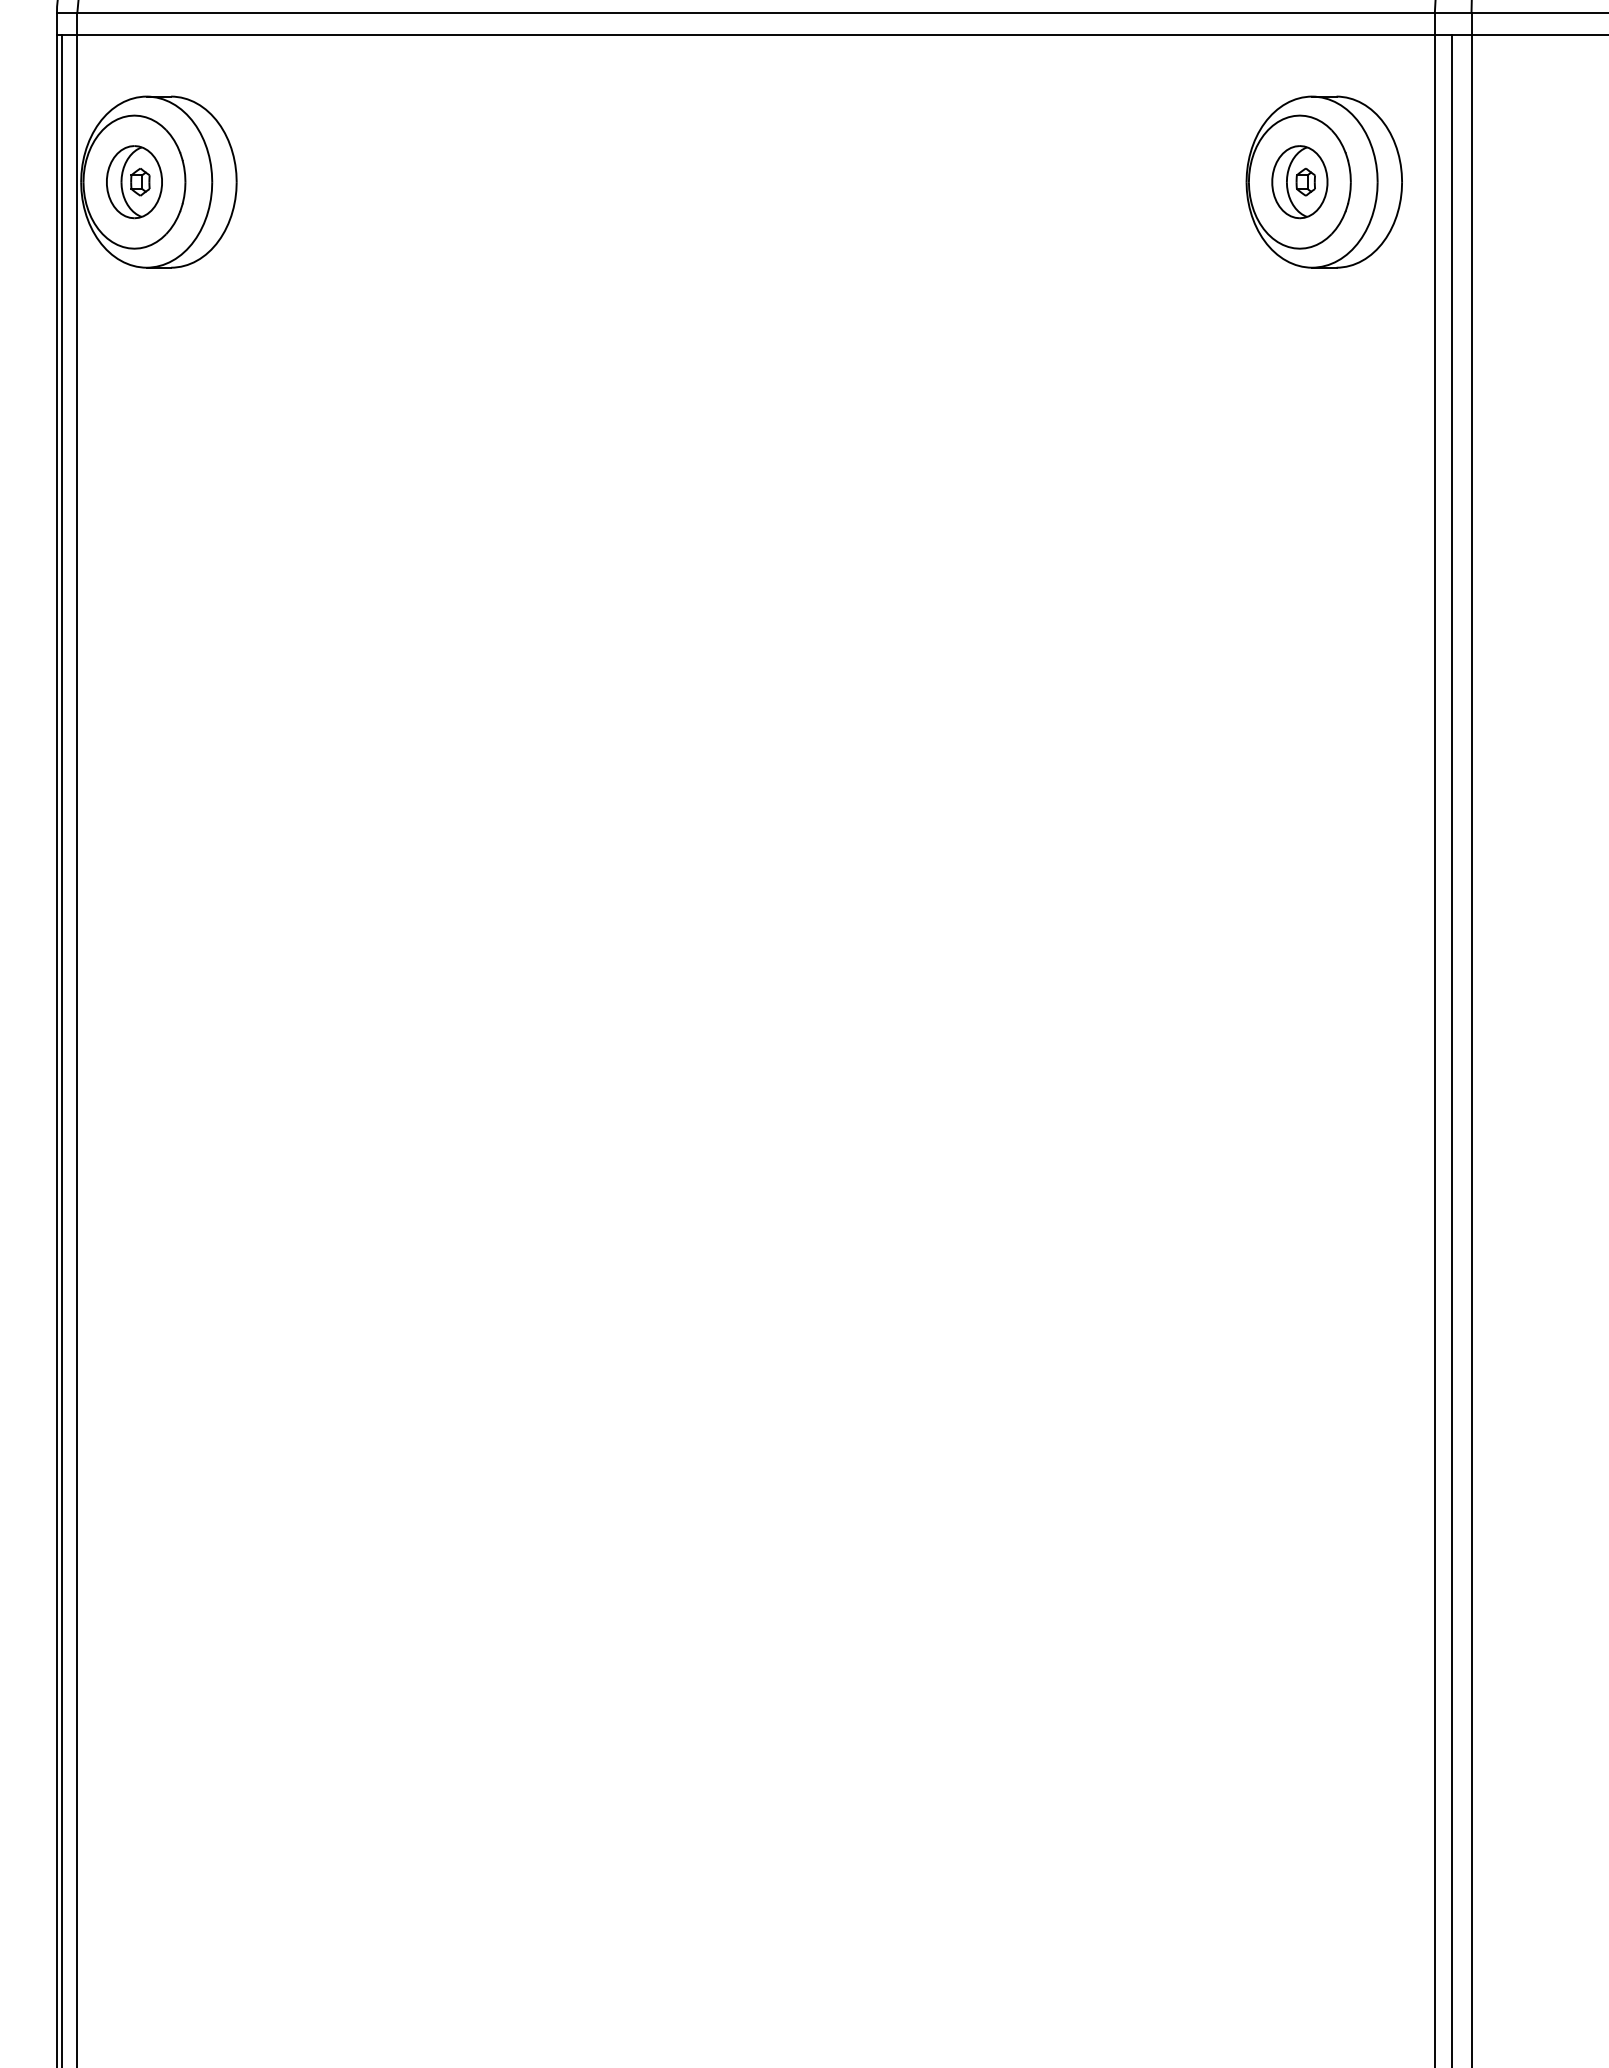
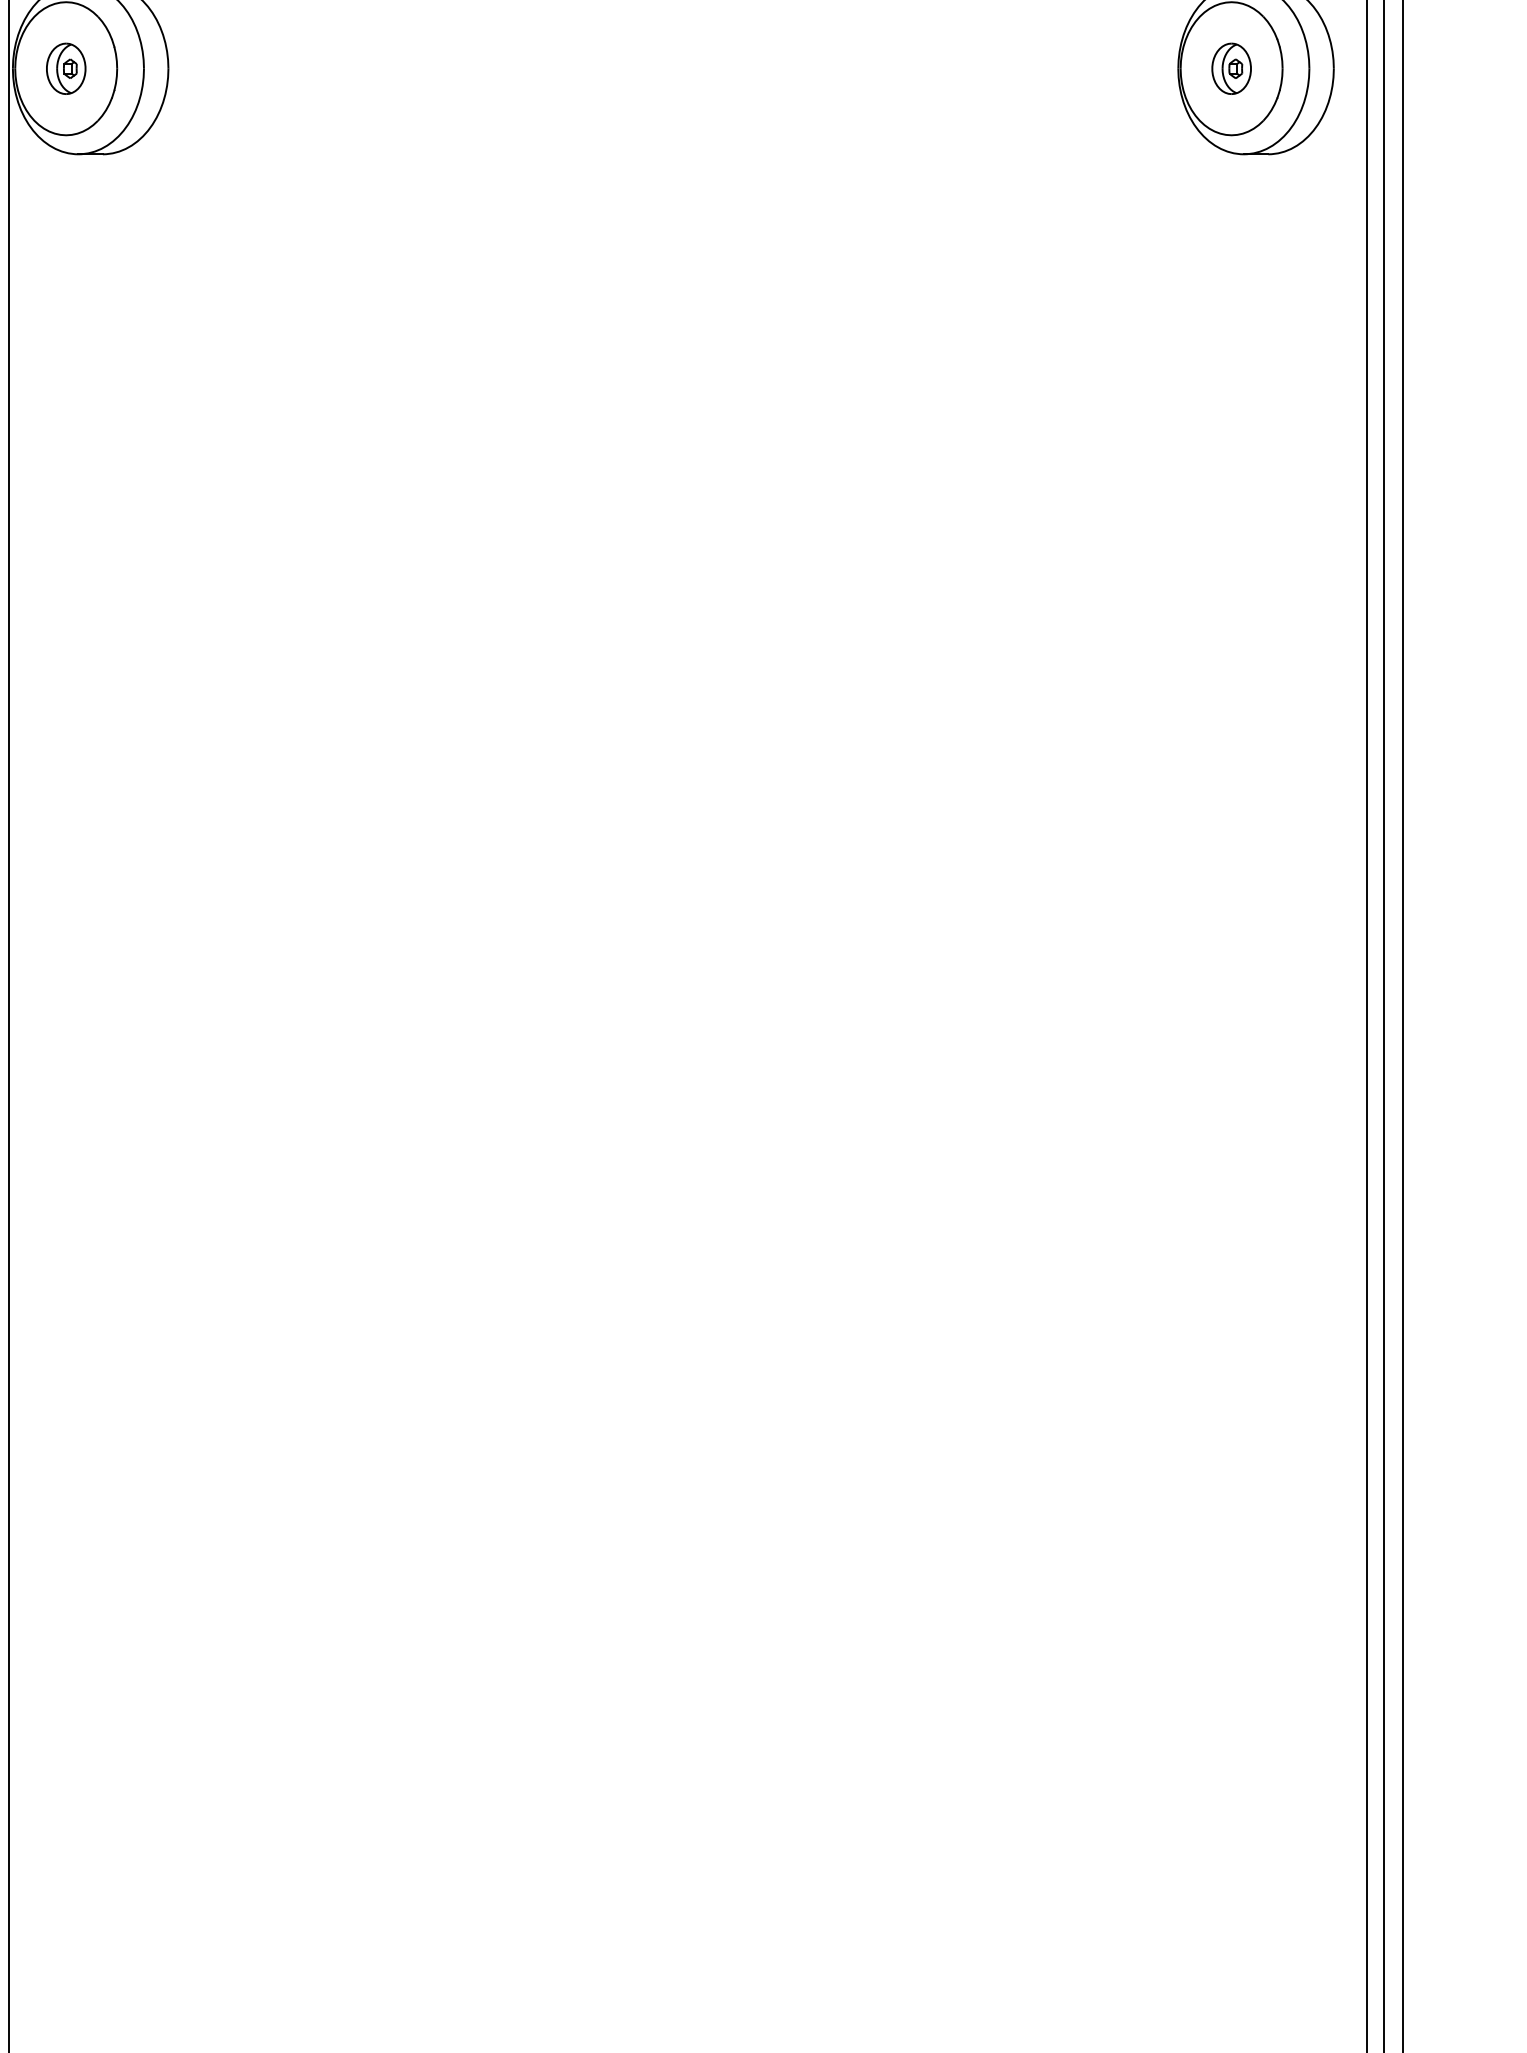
part: (134, 182) -> (66, 69), size x0.7
part: (1299, 182) -> (1231, 69), size x0.7

